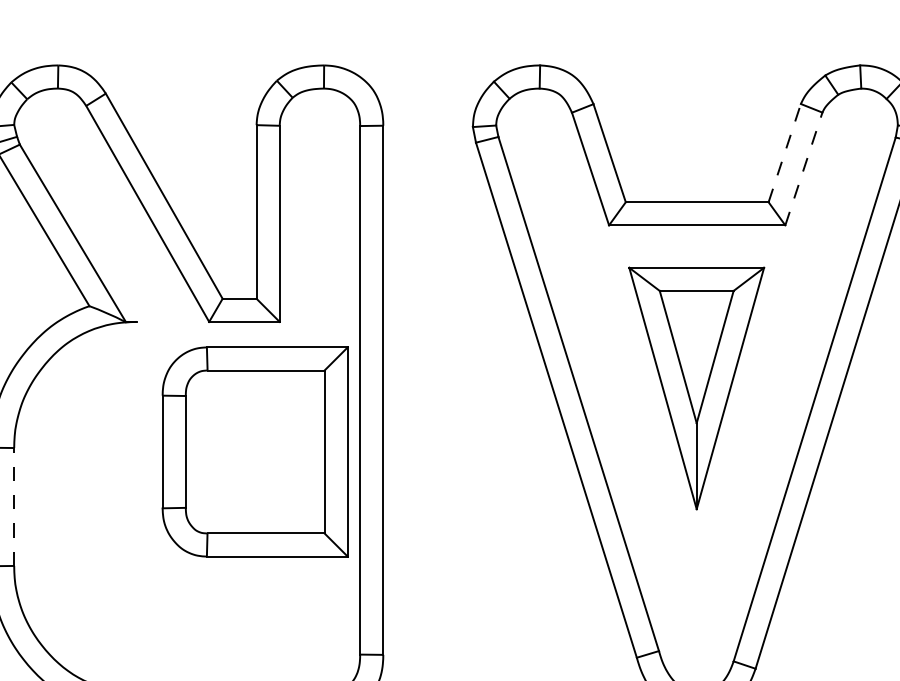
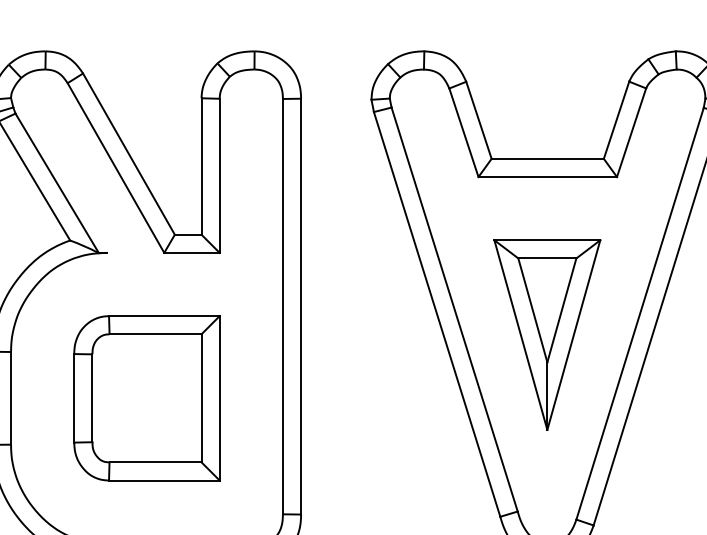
line: (784, 153) -> (616, 120), dashed -> solid
line: (804, 168) -> (632, 132), dashed -> solid
part: (696, 388) -> (547, 335), moved
part: (254, 451) -> (146, 397), moved
line: (14, 507) -> (11, 398), dashed -> solid

